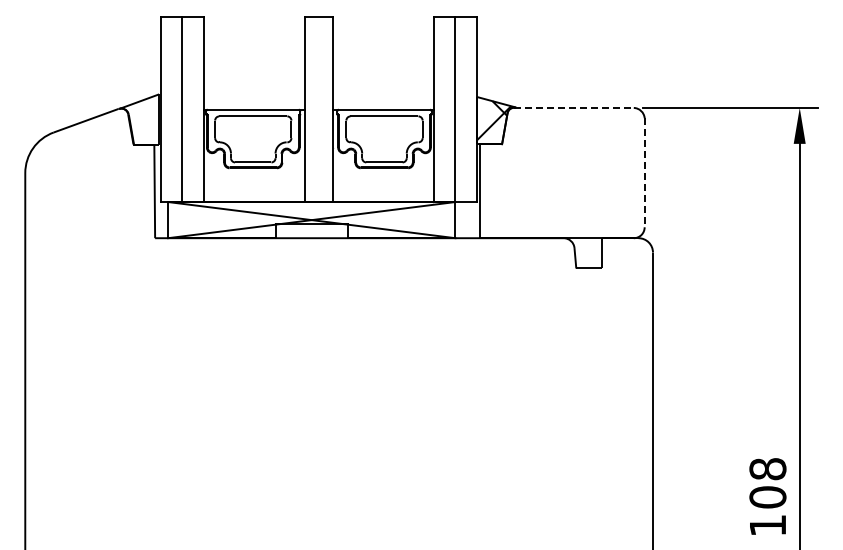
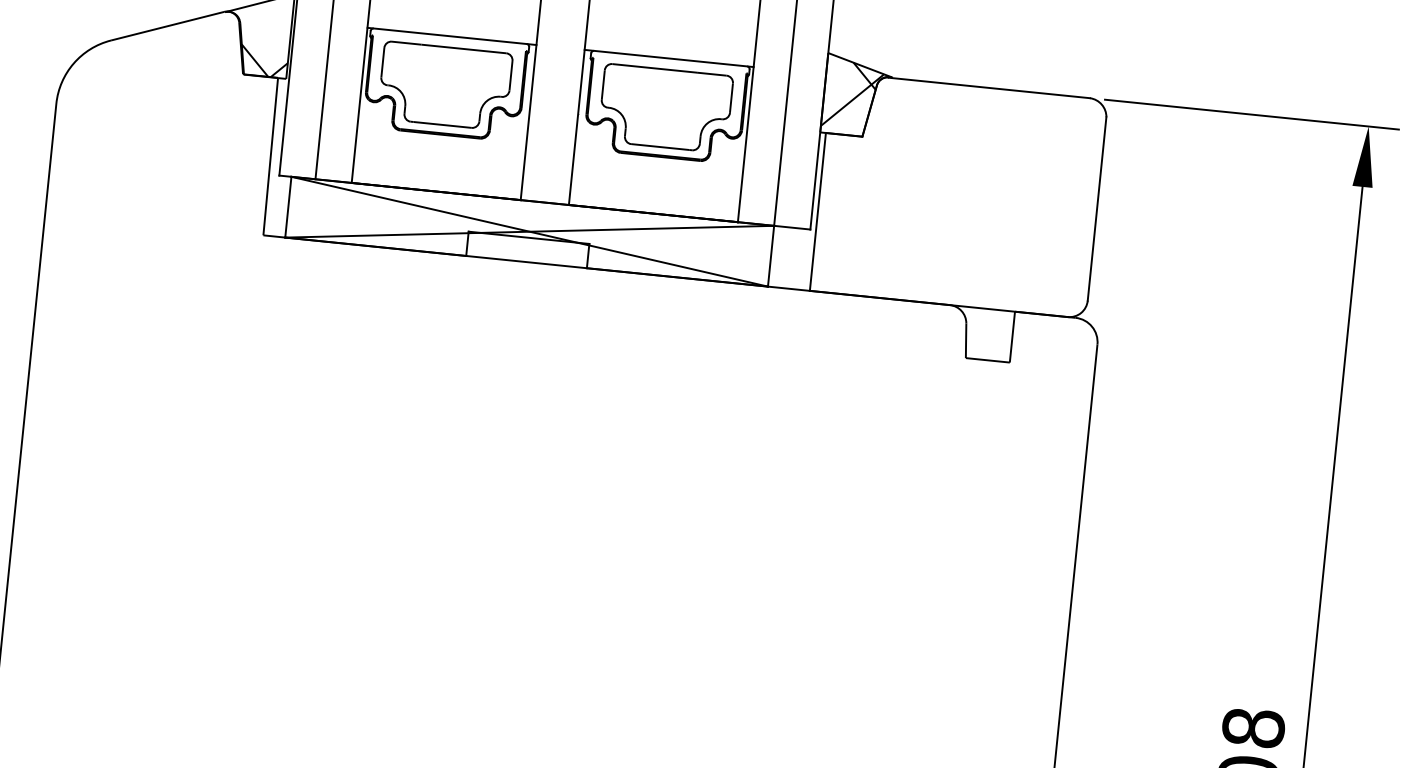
line: (573, 107) -> (988, 87), dashed -> solid
hatch: (140, 126) -> (257, 45), added
line: (644, 172) -> (1096, 208), dashed -> solid

